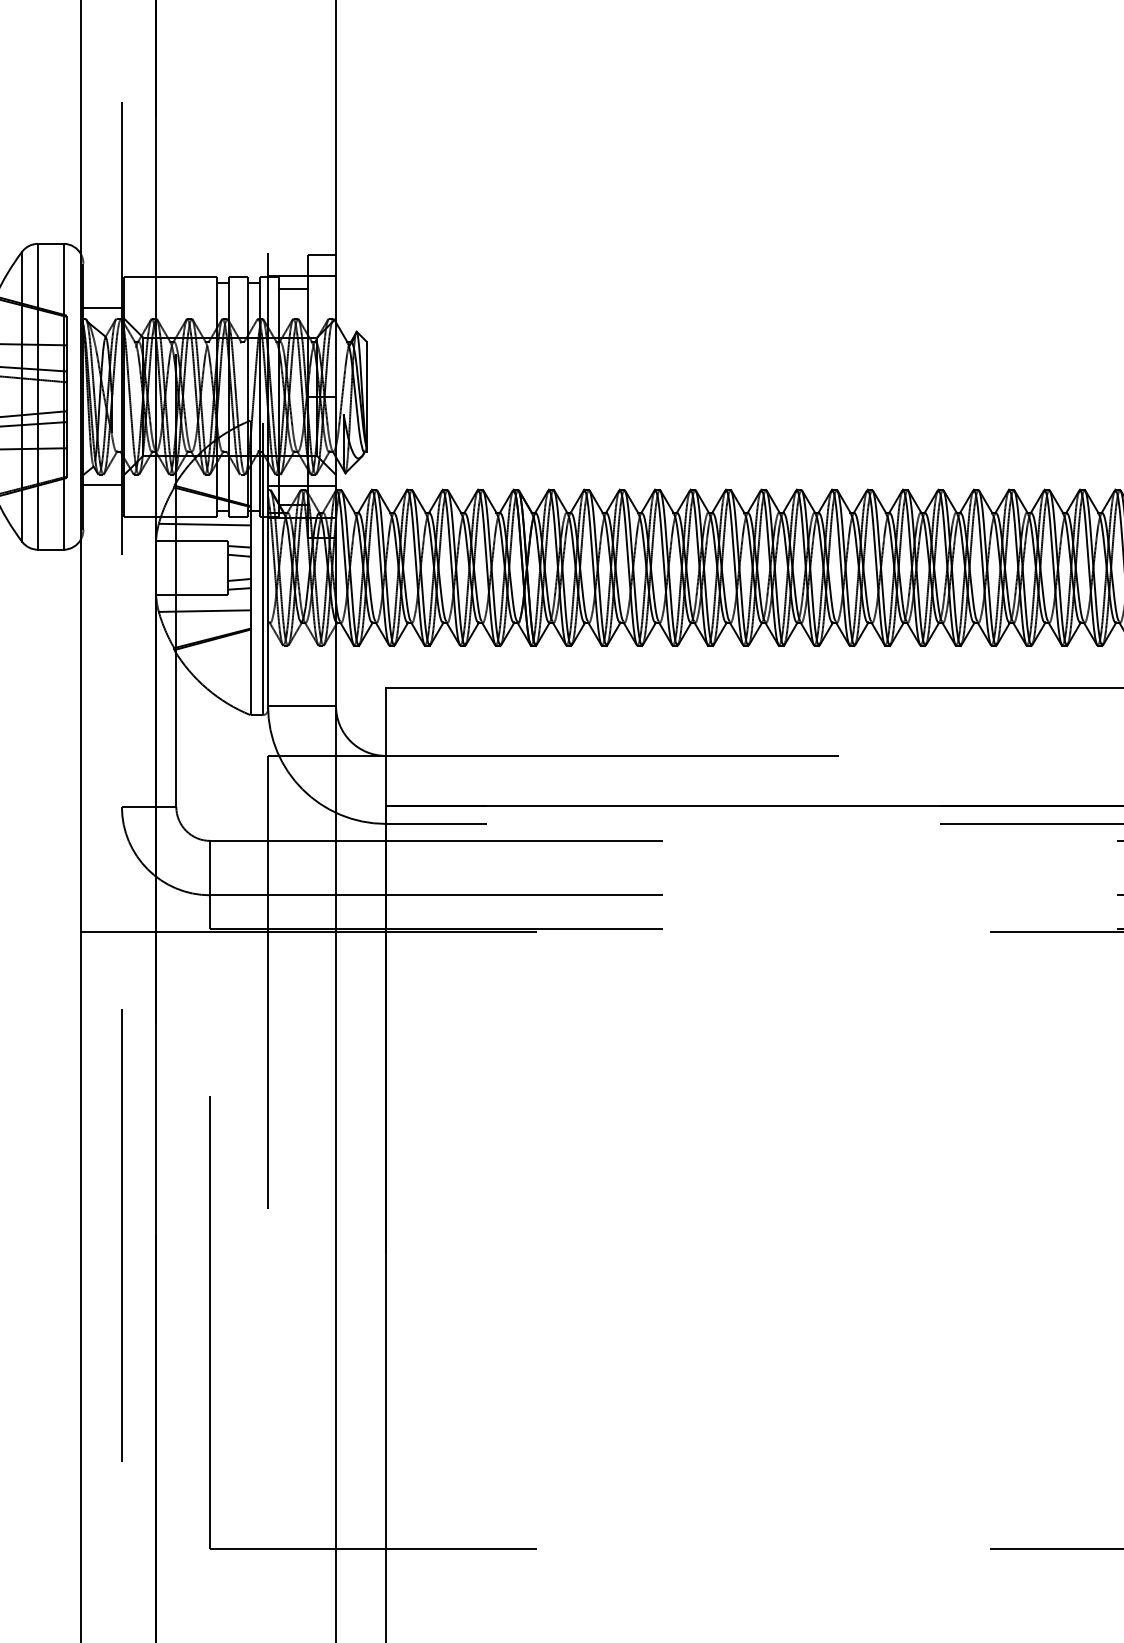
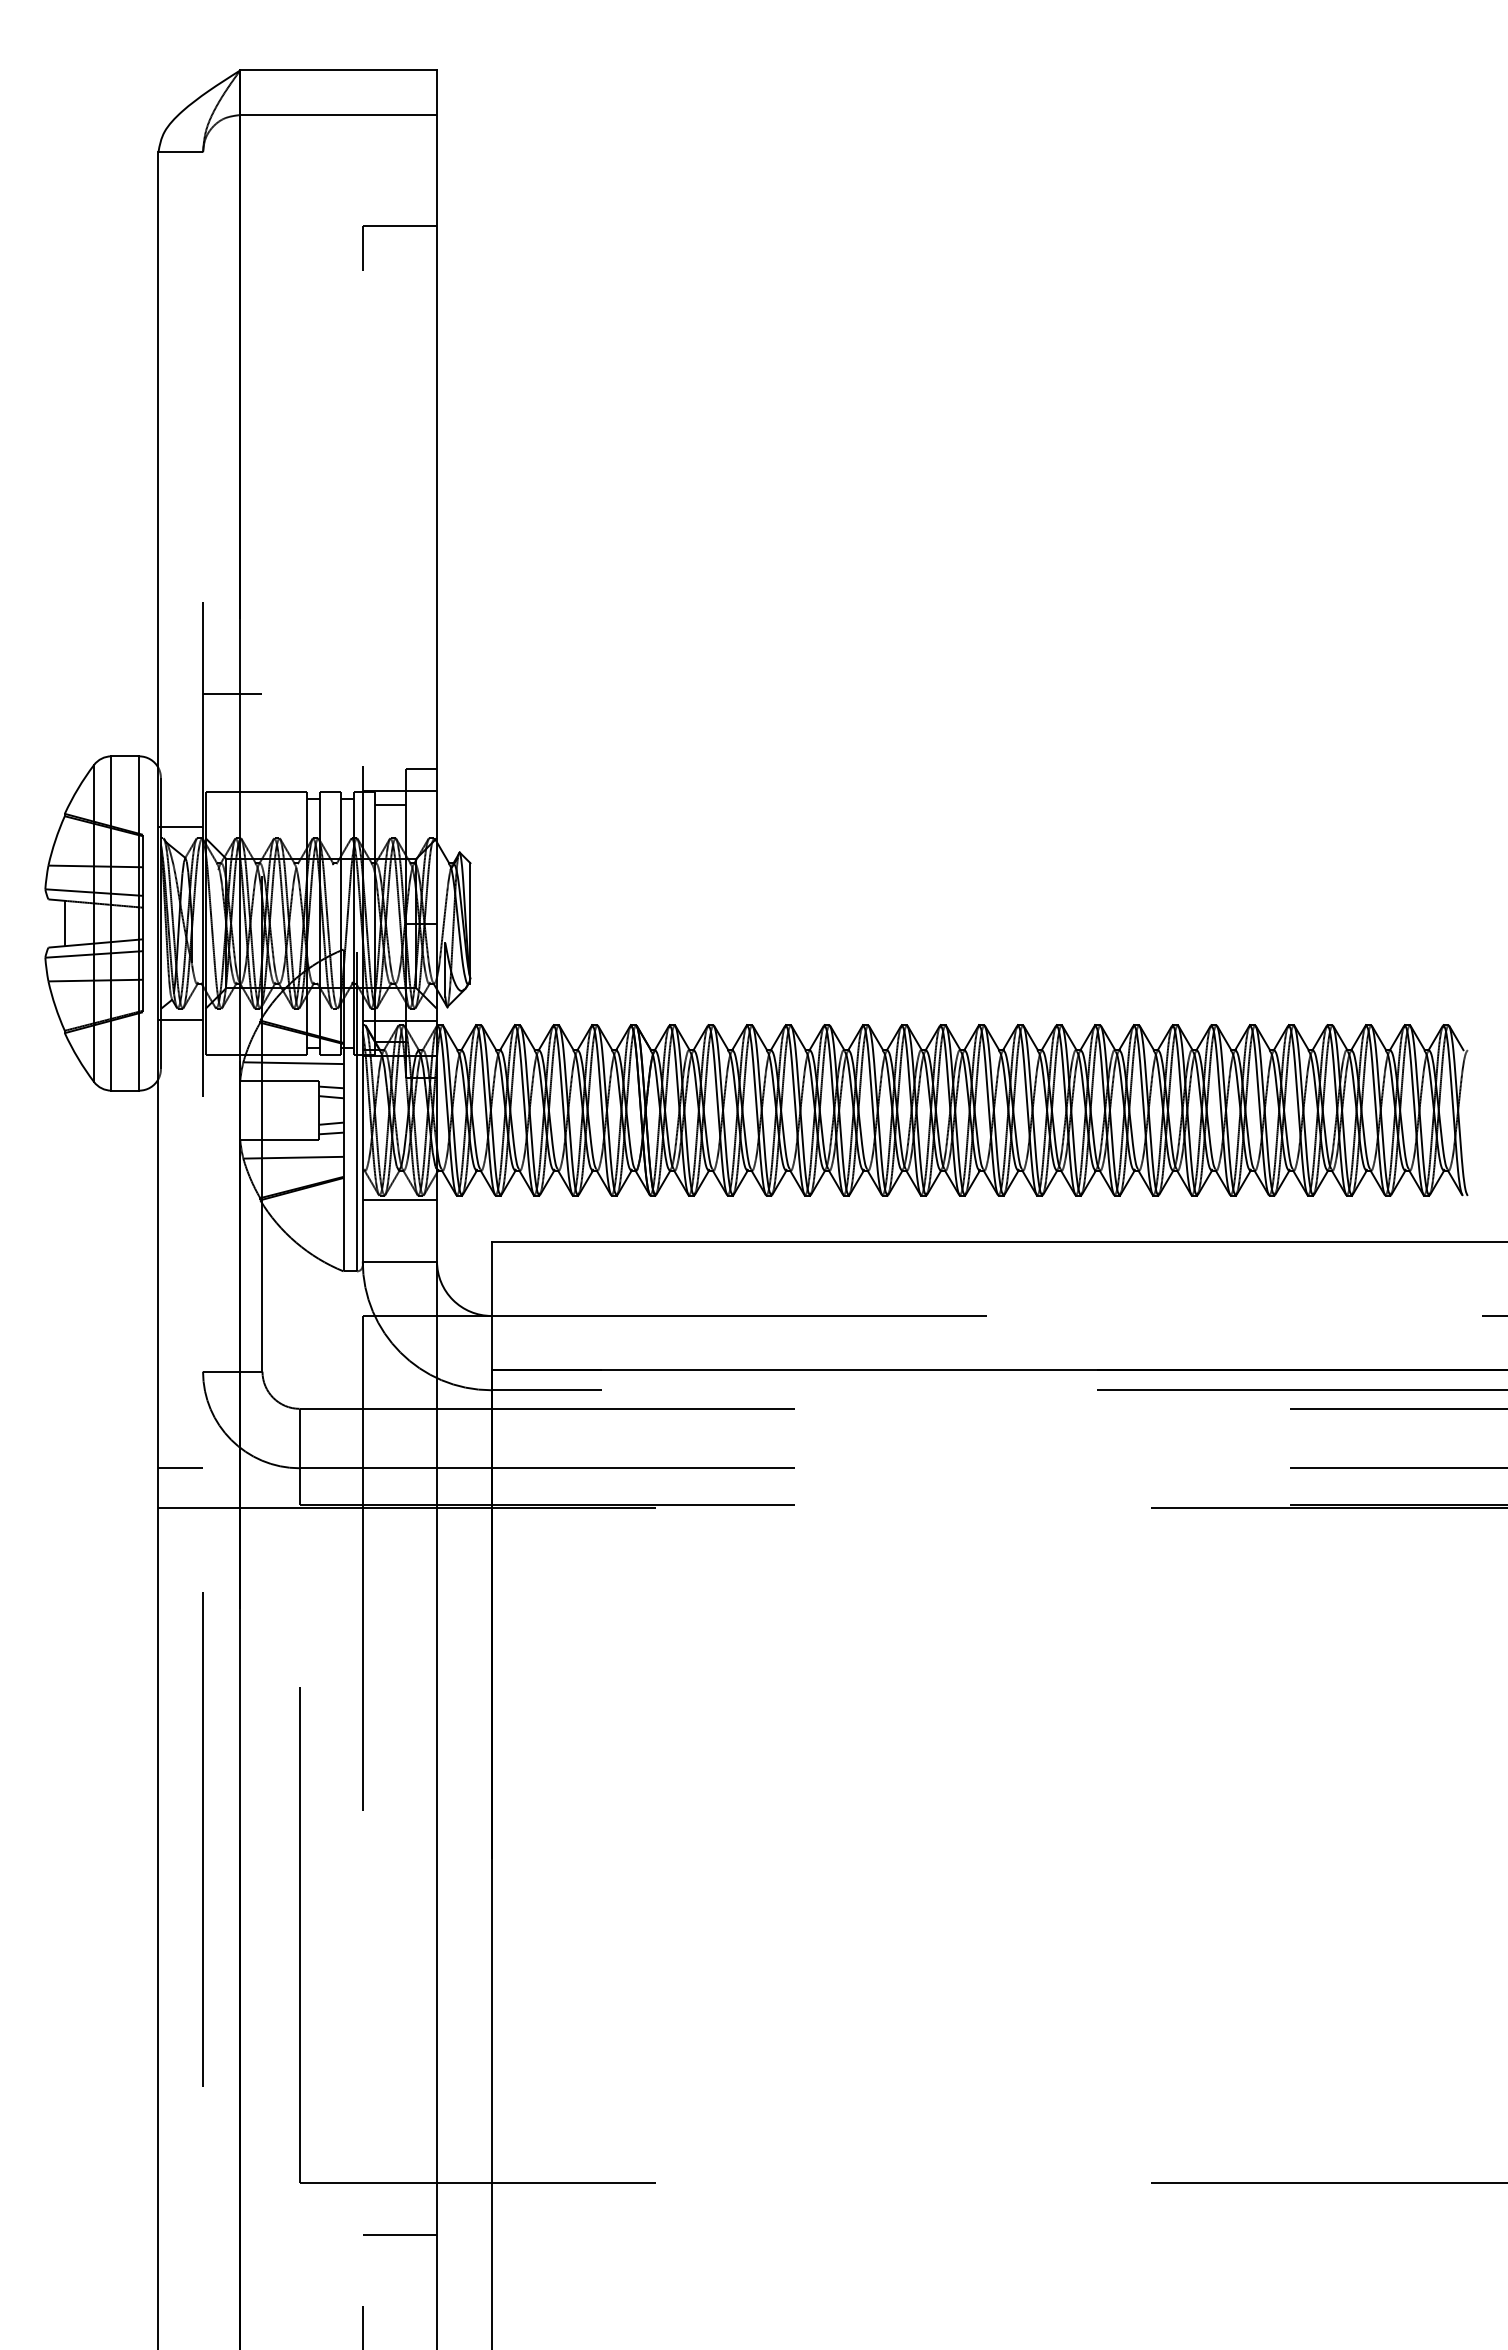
line: (148, 187) -> (232, 694), added
line: (301, 649) -> (399, 1199), added
line: (101, 895) -> (180, 1468), added
line: (301, 1596) -> (399, 2234), added

